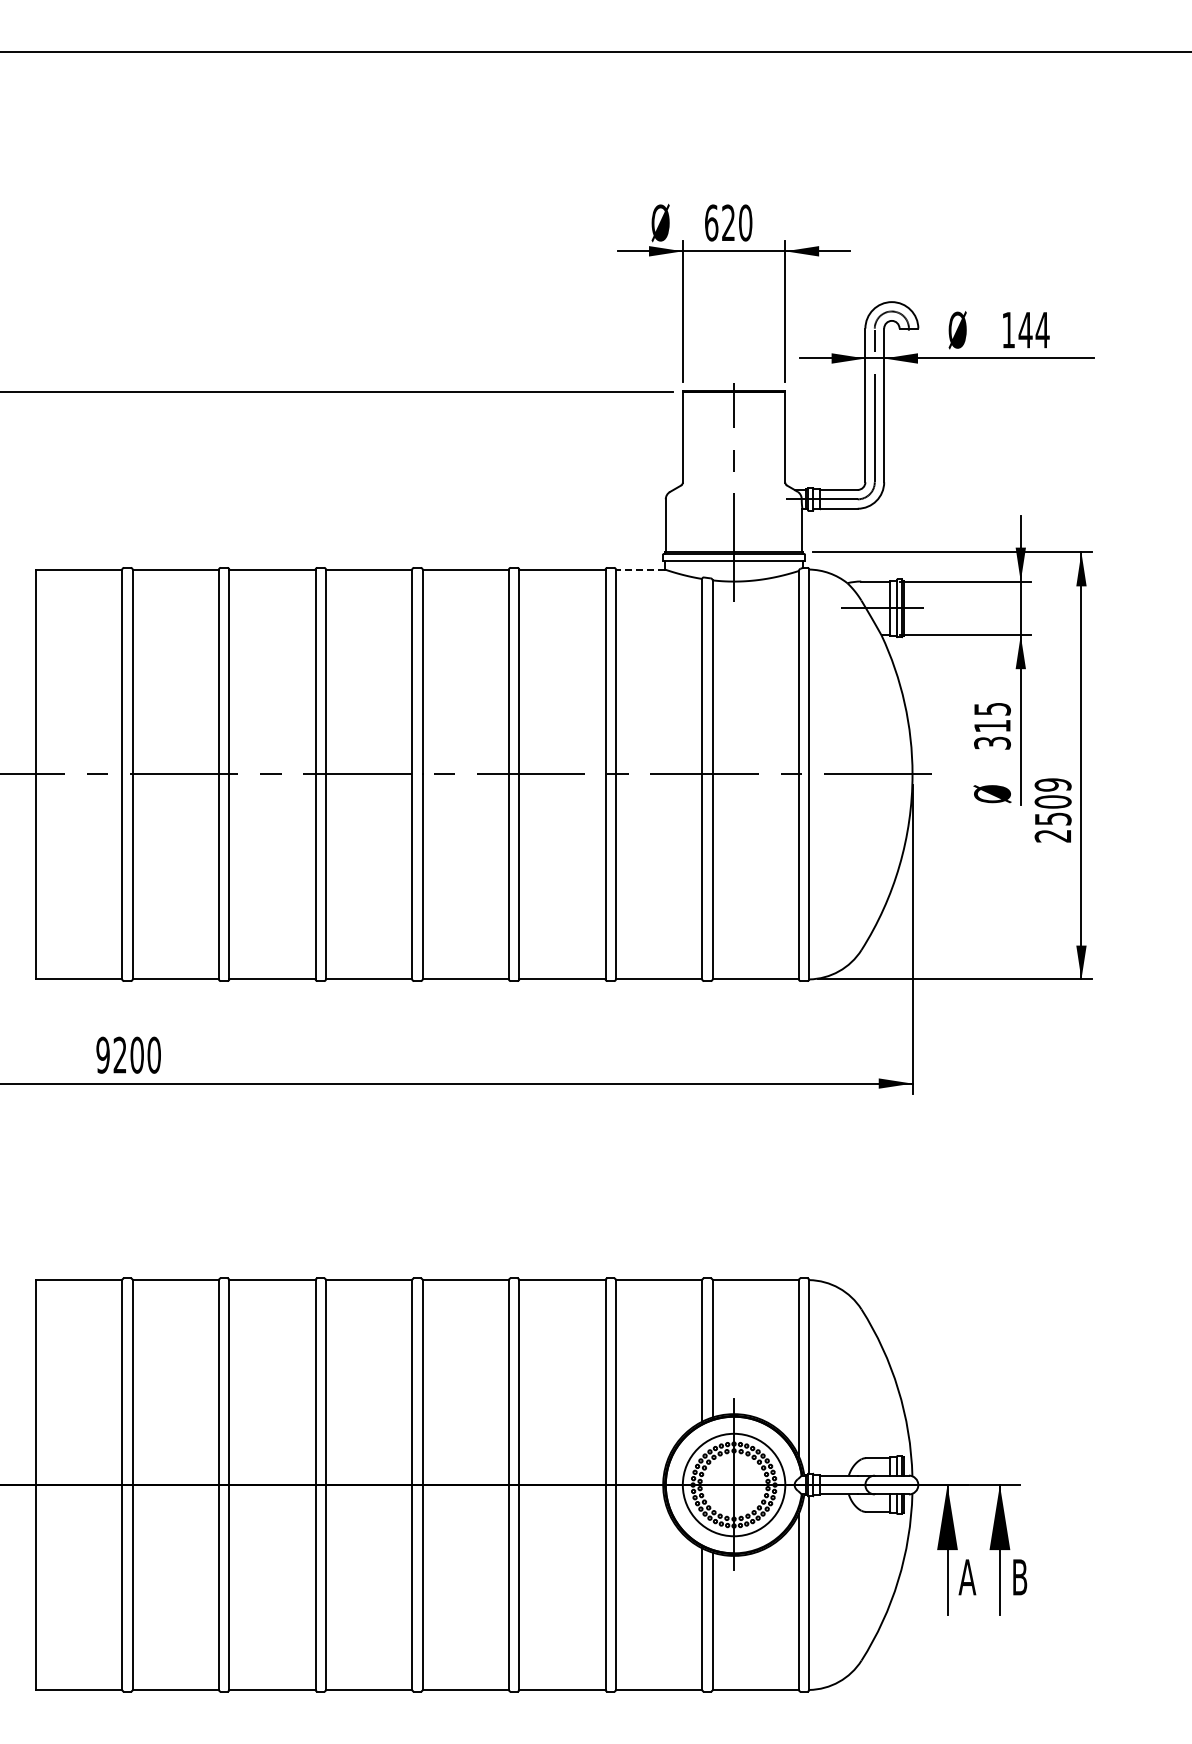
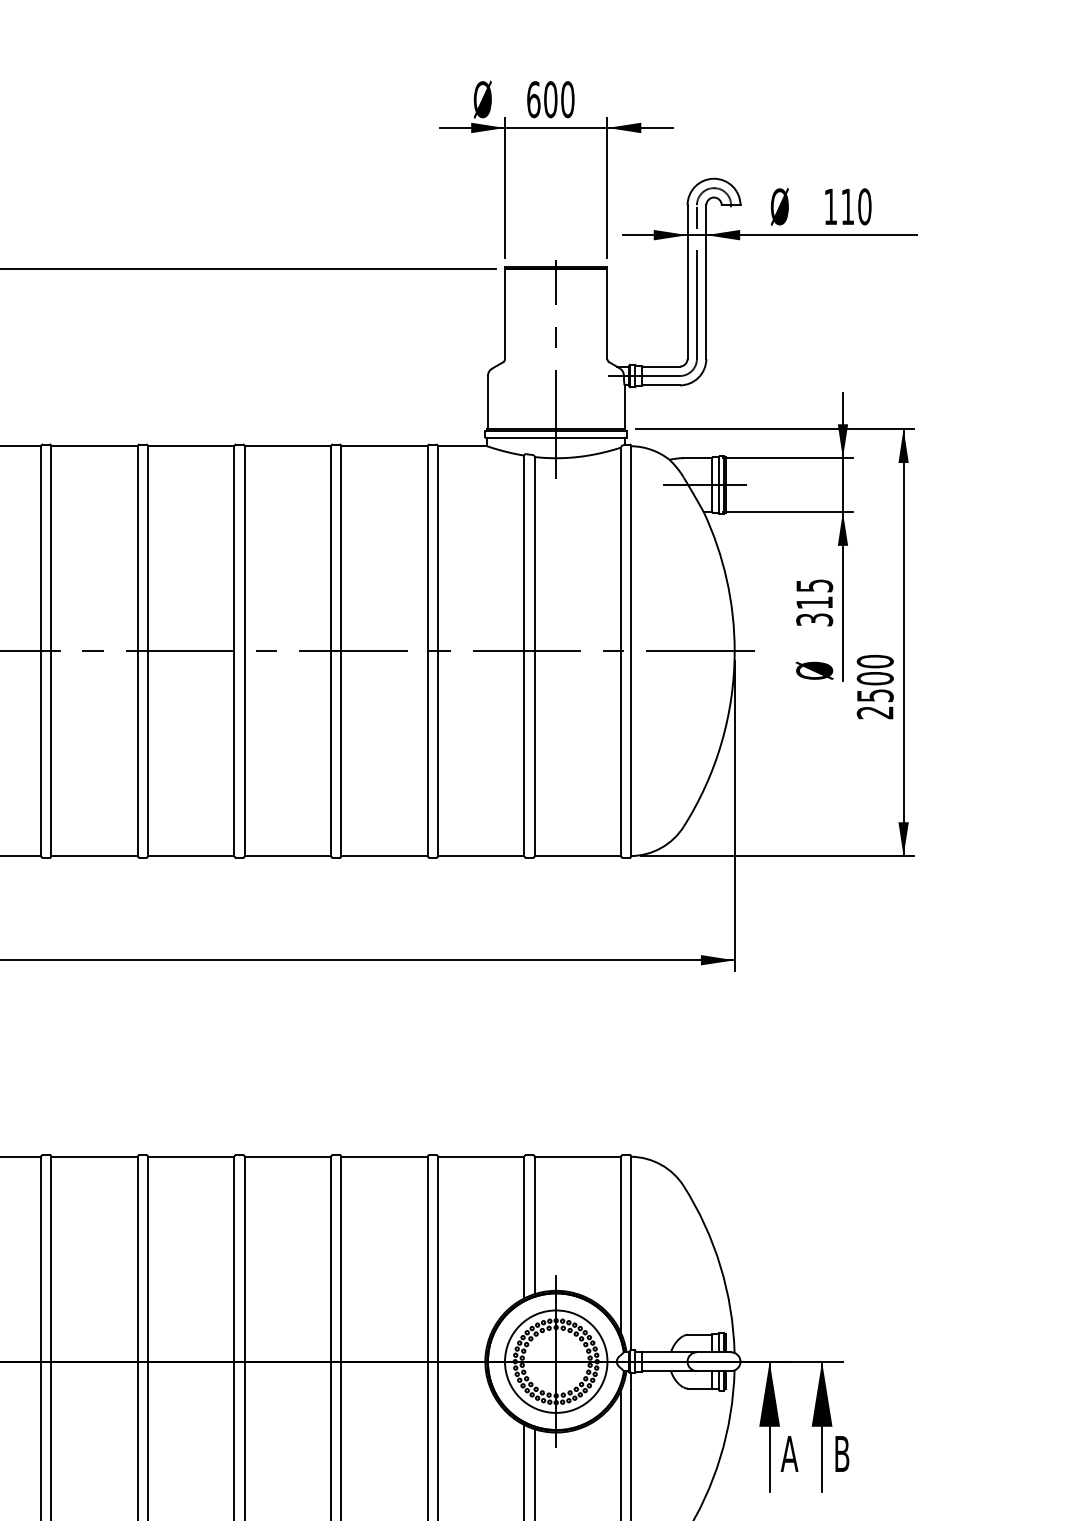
text: (728, 222) -> (550, 99), 620 -> 600
text: (1033, 329) -> (855, 206), 144 -> 110
line: (640, 569) -> (462, 446), dashed -> solid
text: (1052, 784) -> (874, 661), 2509 -> 2500

